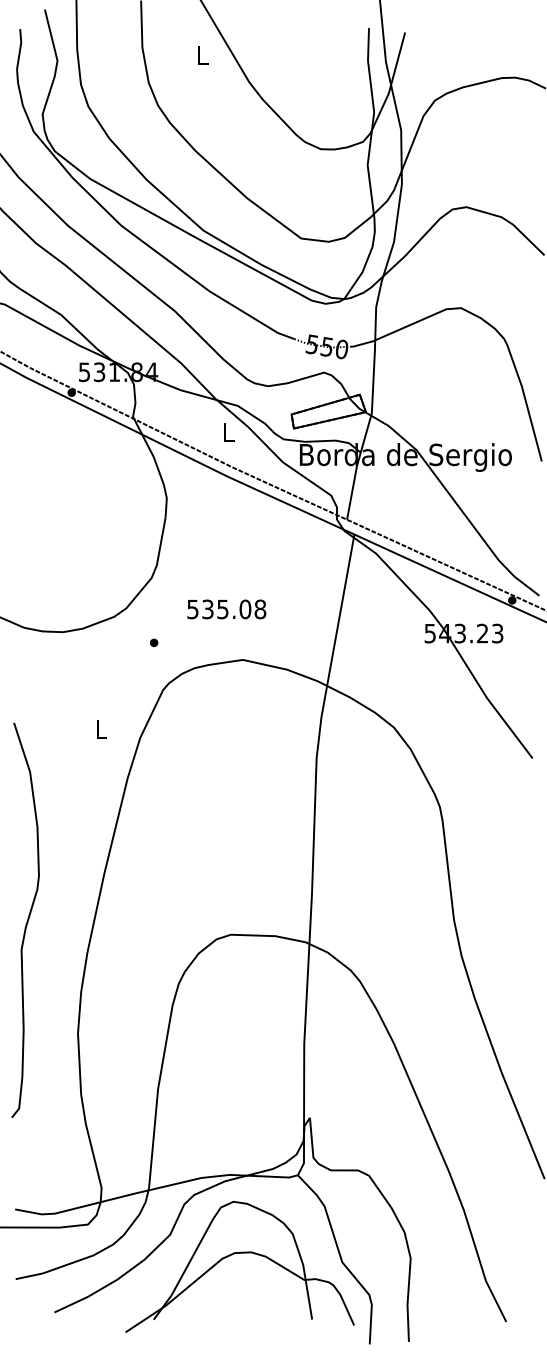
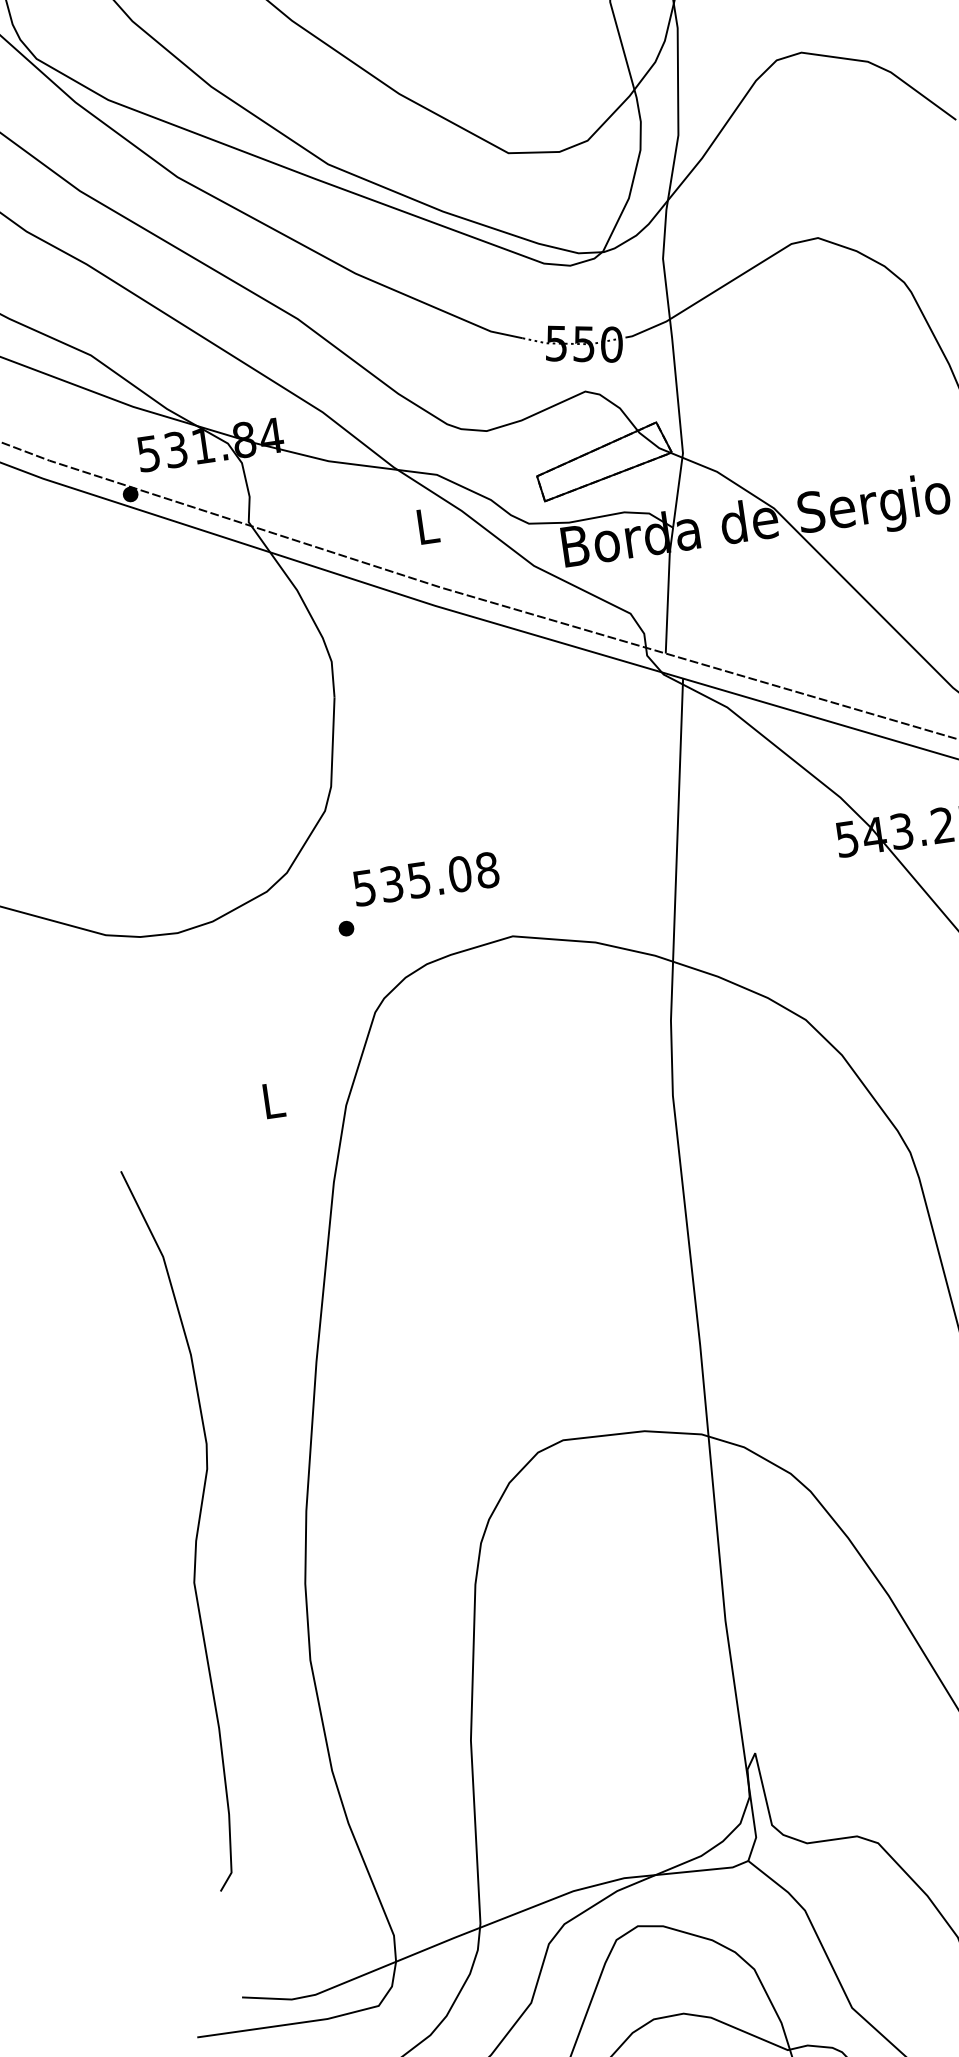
text: (226, 609) -> (425, 879), moved
curve: (26, 921) -> (195, 1529), moved

